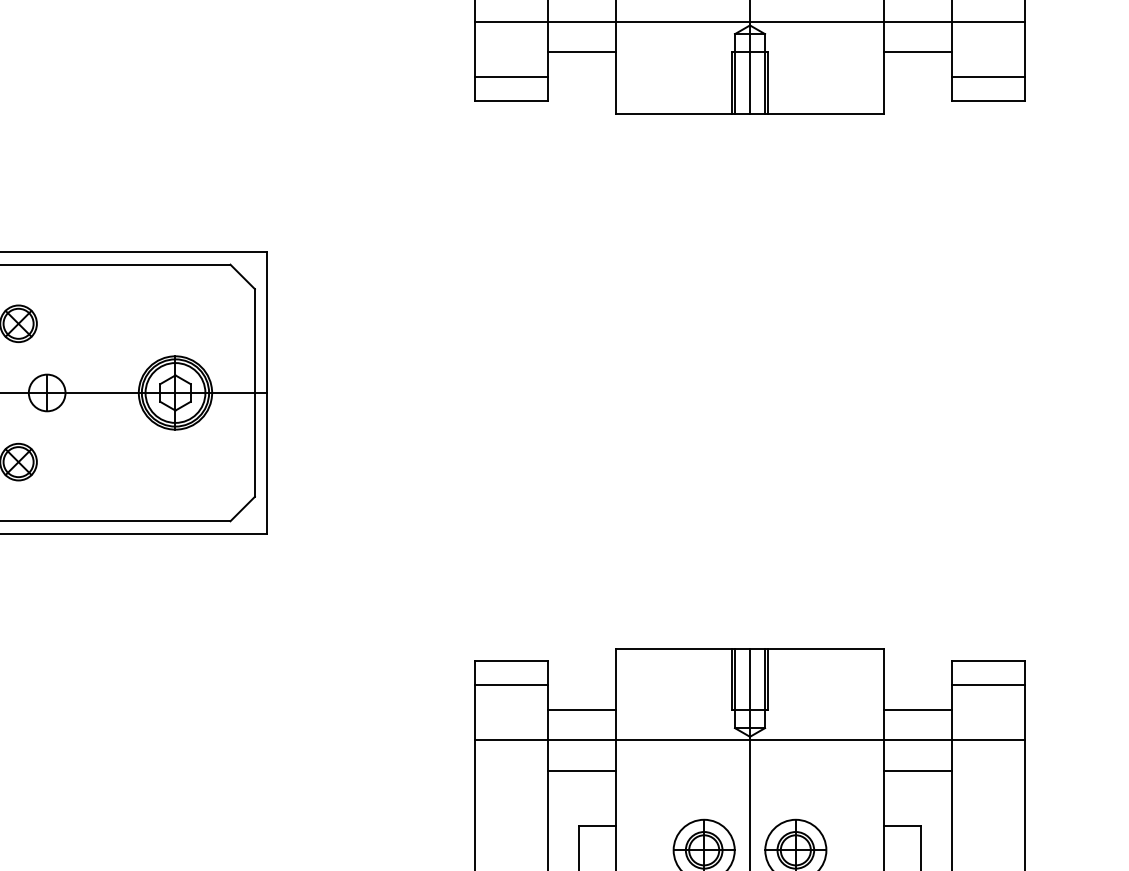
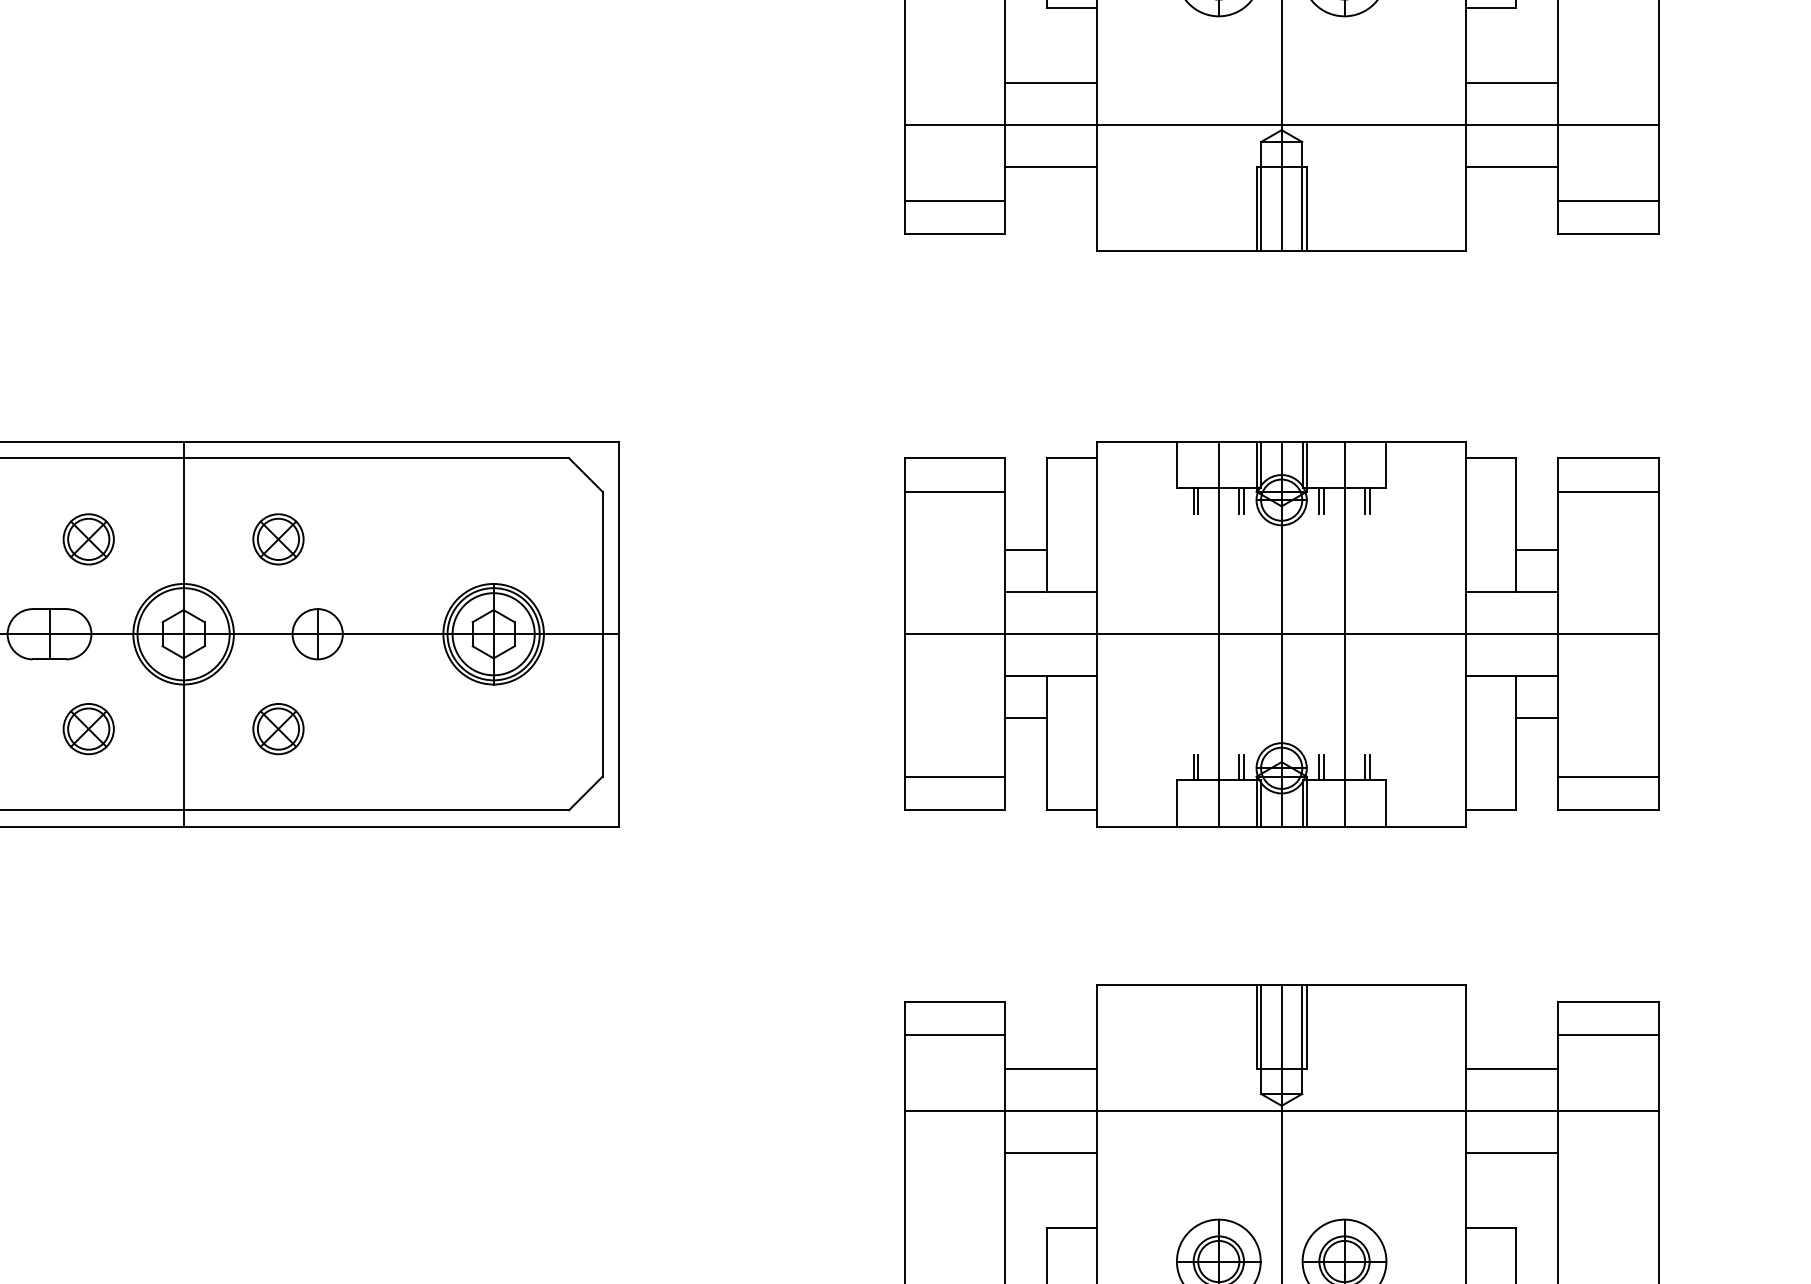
part: (749, 393) -> (1281, 634), added

